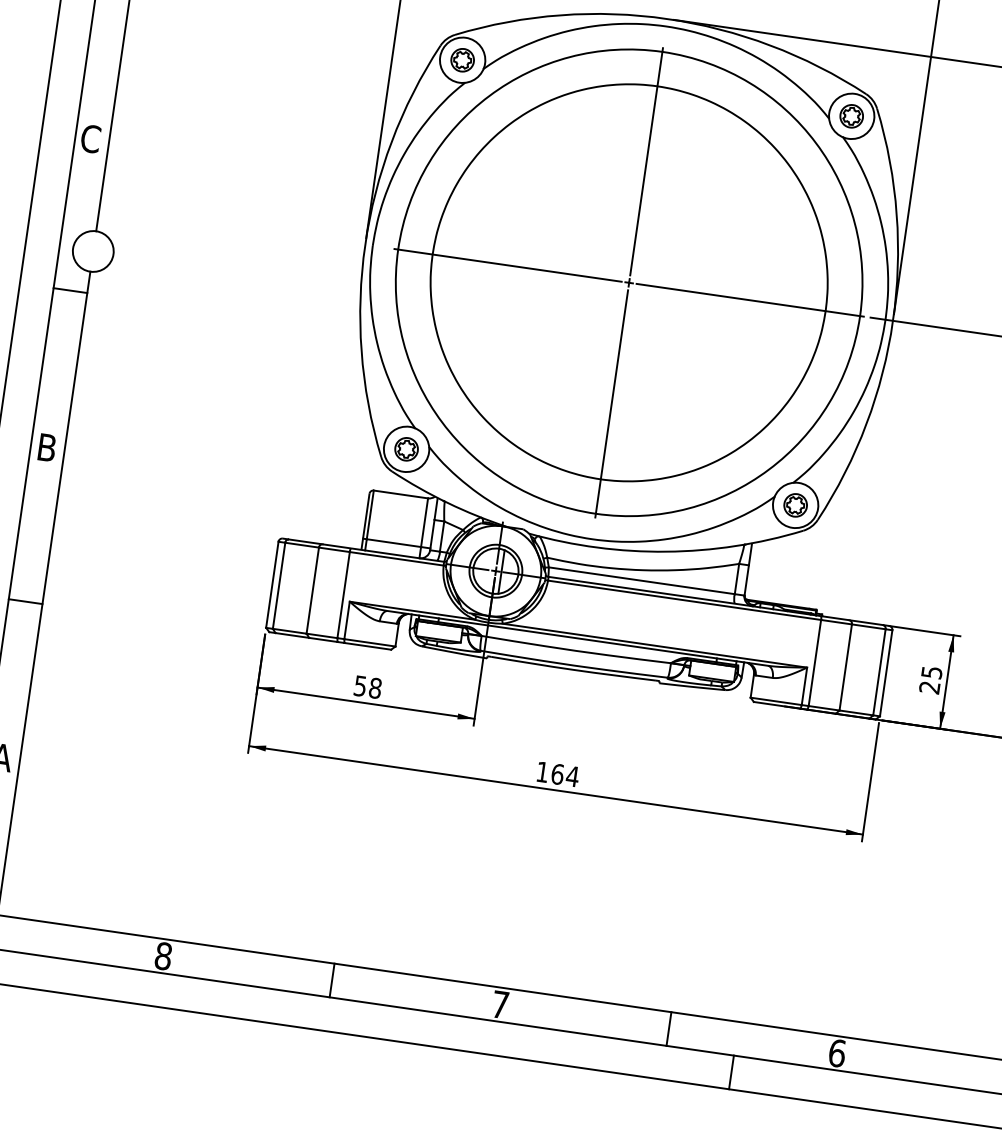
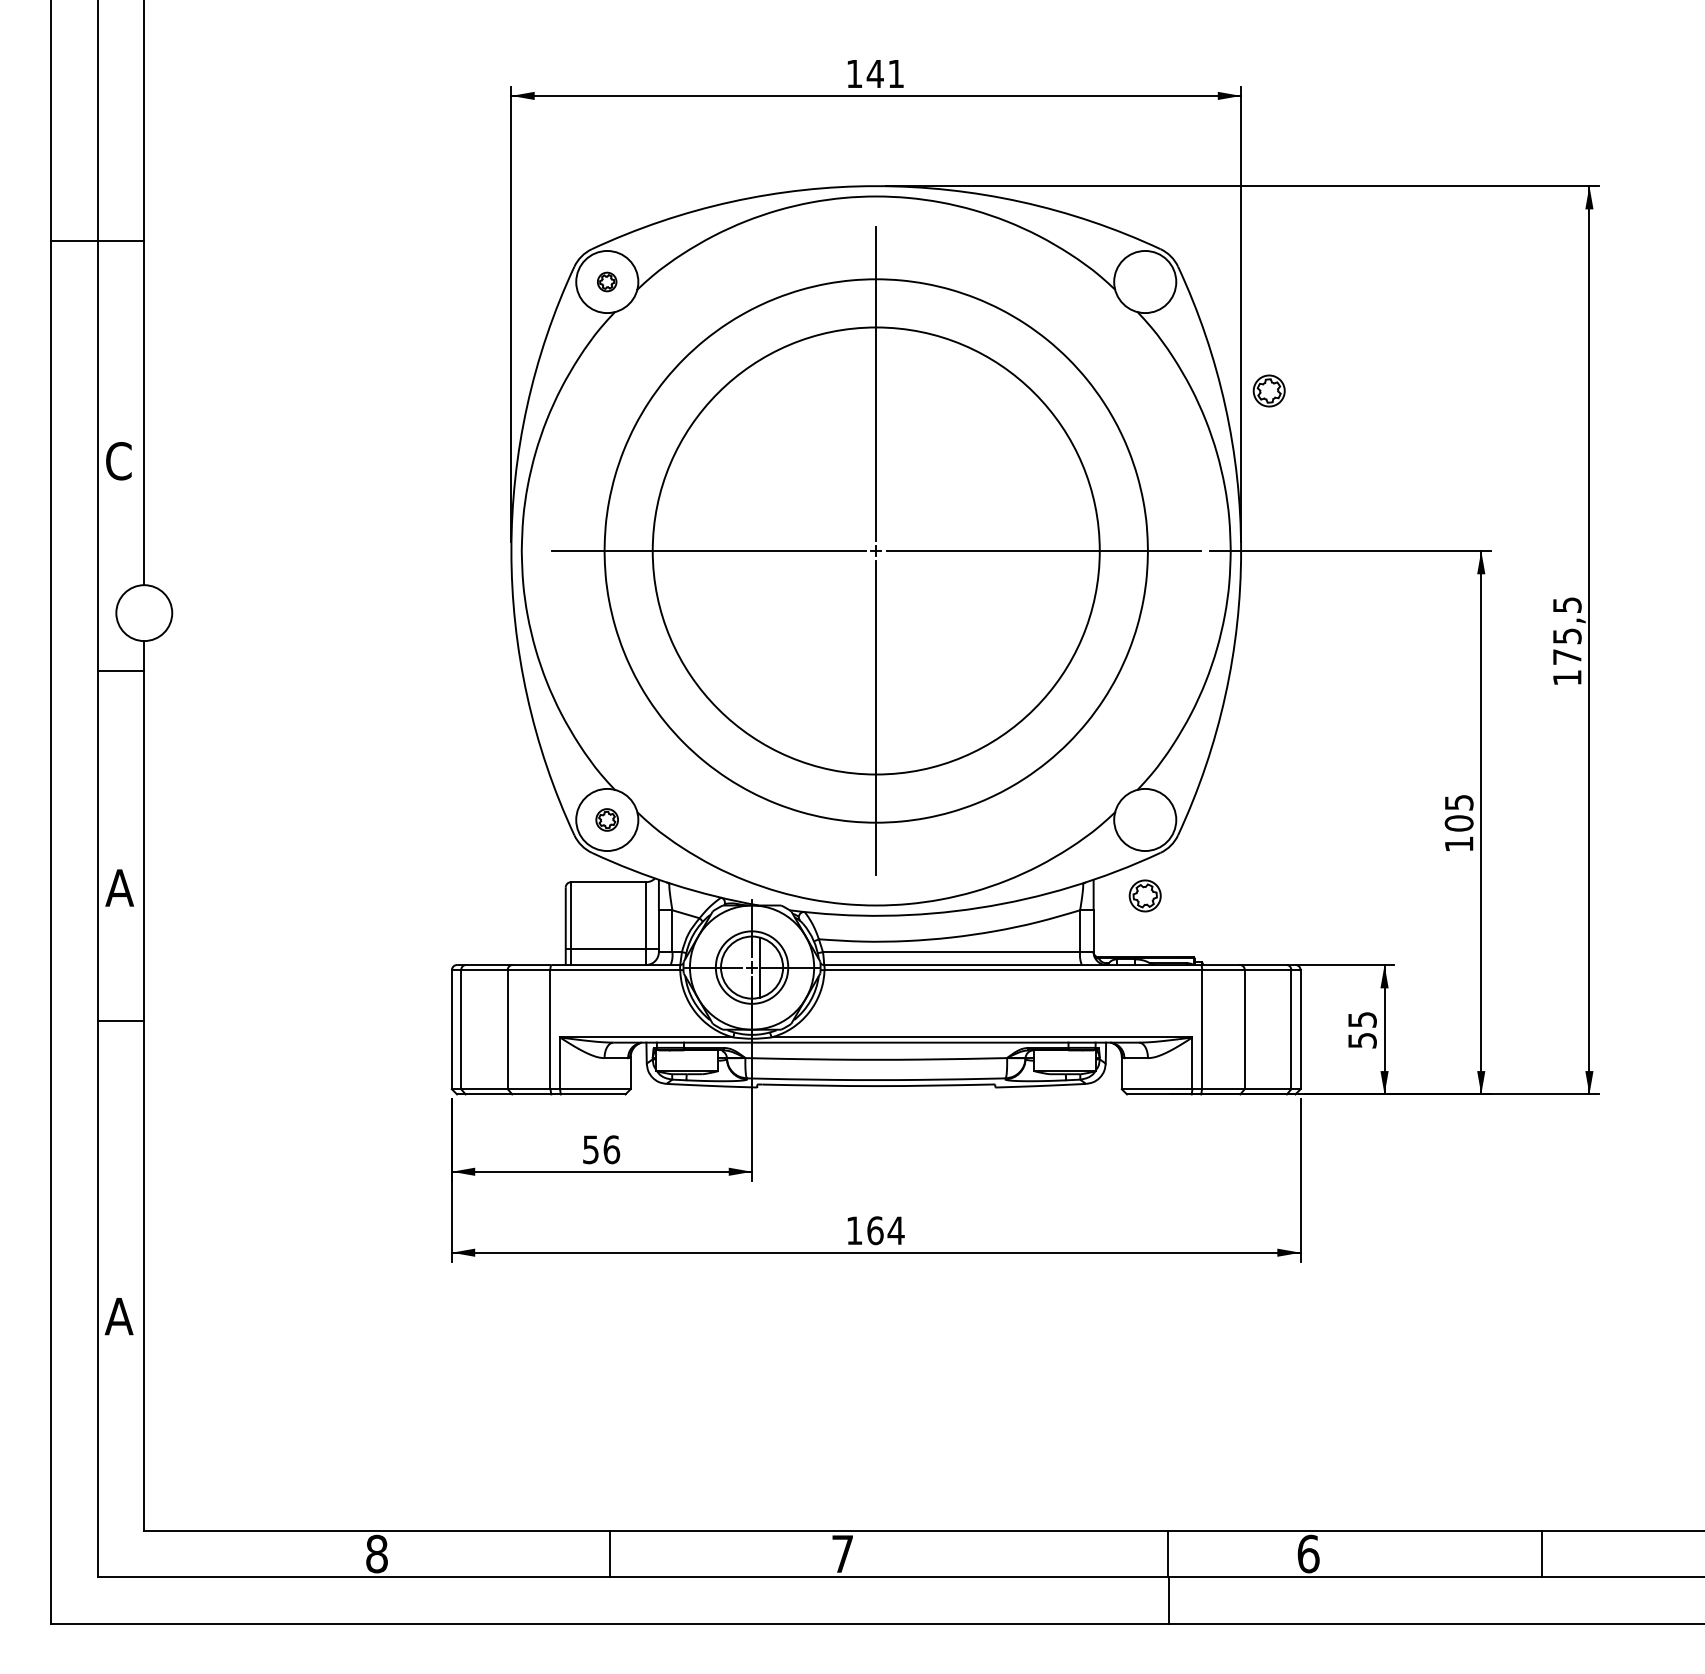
part: (462, 59) -> (606, 281), size x0.6
part: (851, 115) -> (1268, 390), moved
circle: (628, 282) -> (875, 550), size x0.7
text: (46, 447) -> (119, 887), B -> A
part: (406, 448) -> (606, 819), size x0.7
part: (795, 504) -> (1144, 895), moved
line: (25, 601) -> (120, 1020), moved
text: (929, 687) -> (1362, 1040), 25 -> 55
text: (375, 688) -> (611, 1149), 58 -> 56
line: (668, 1028) -> (1167, 1553), moved

